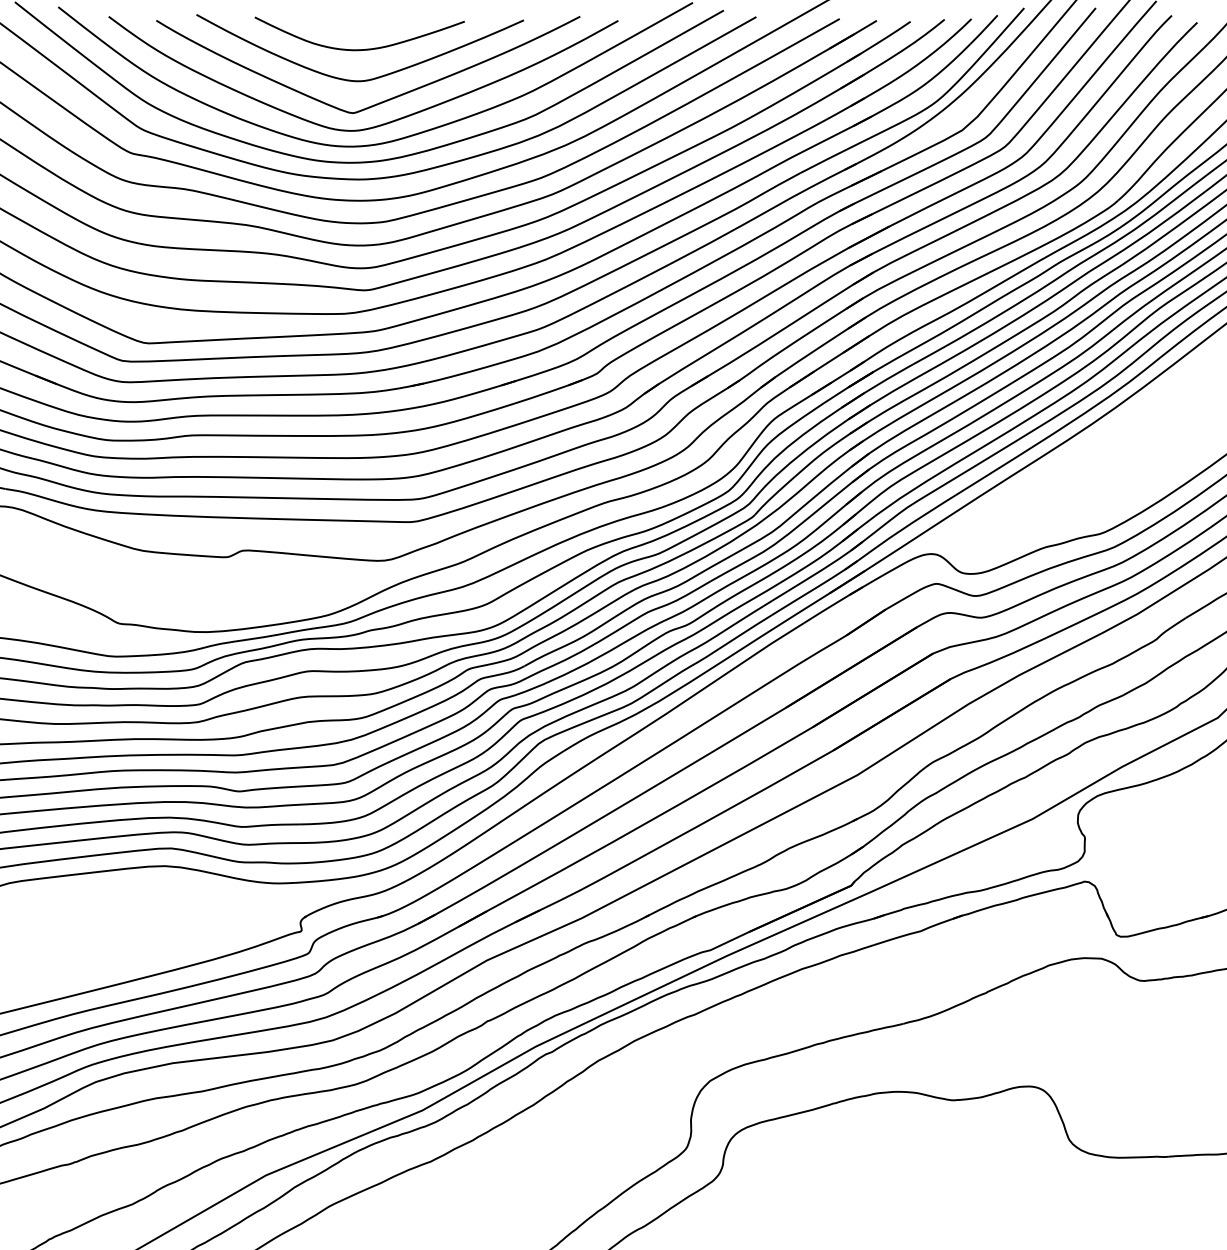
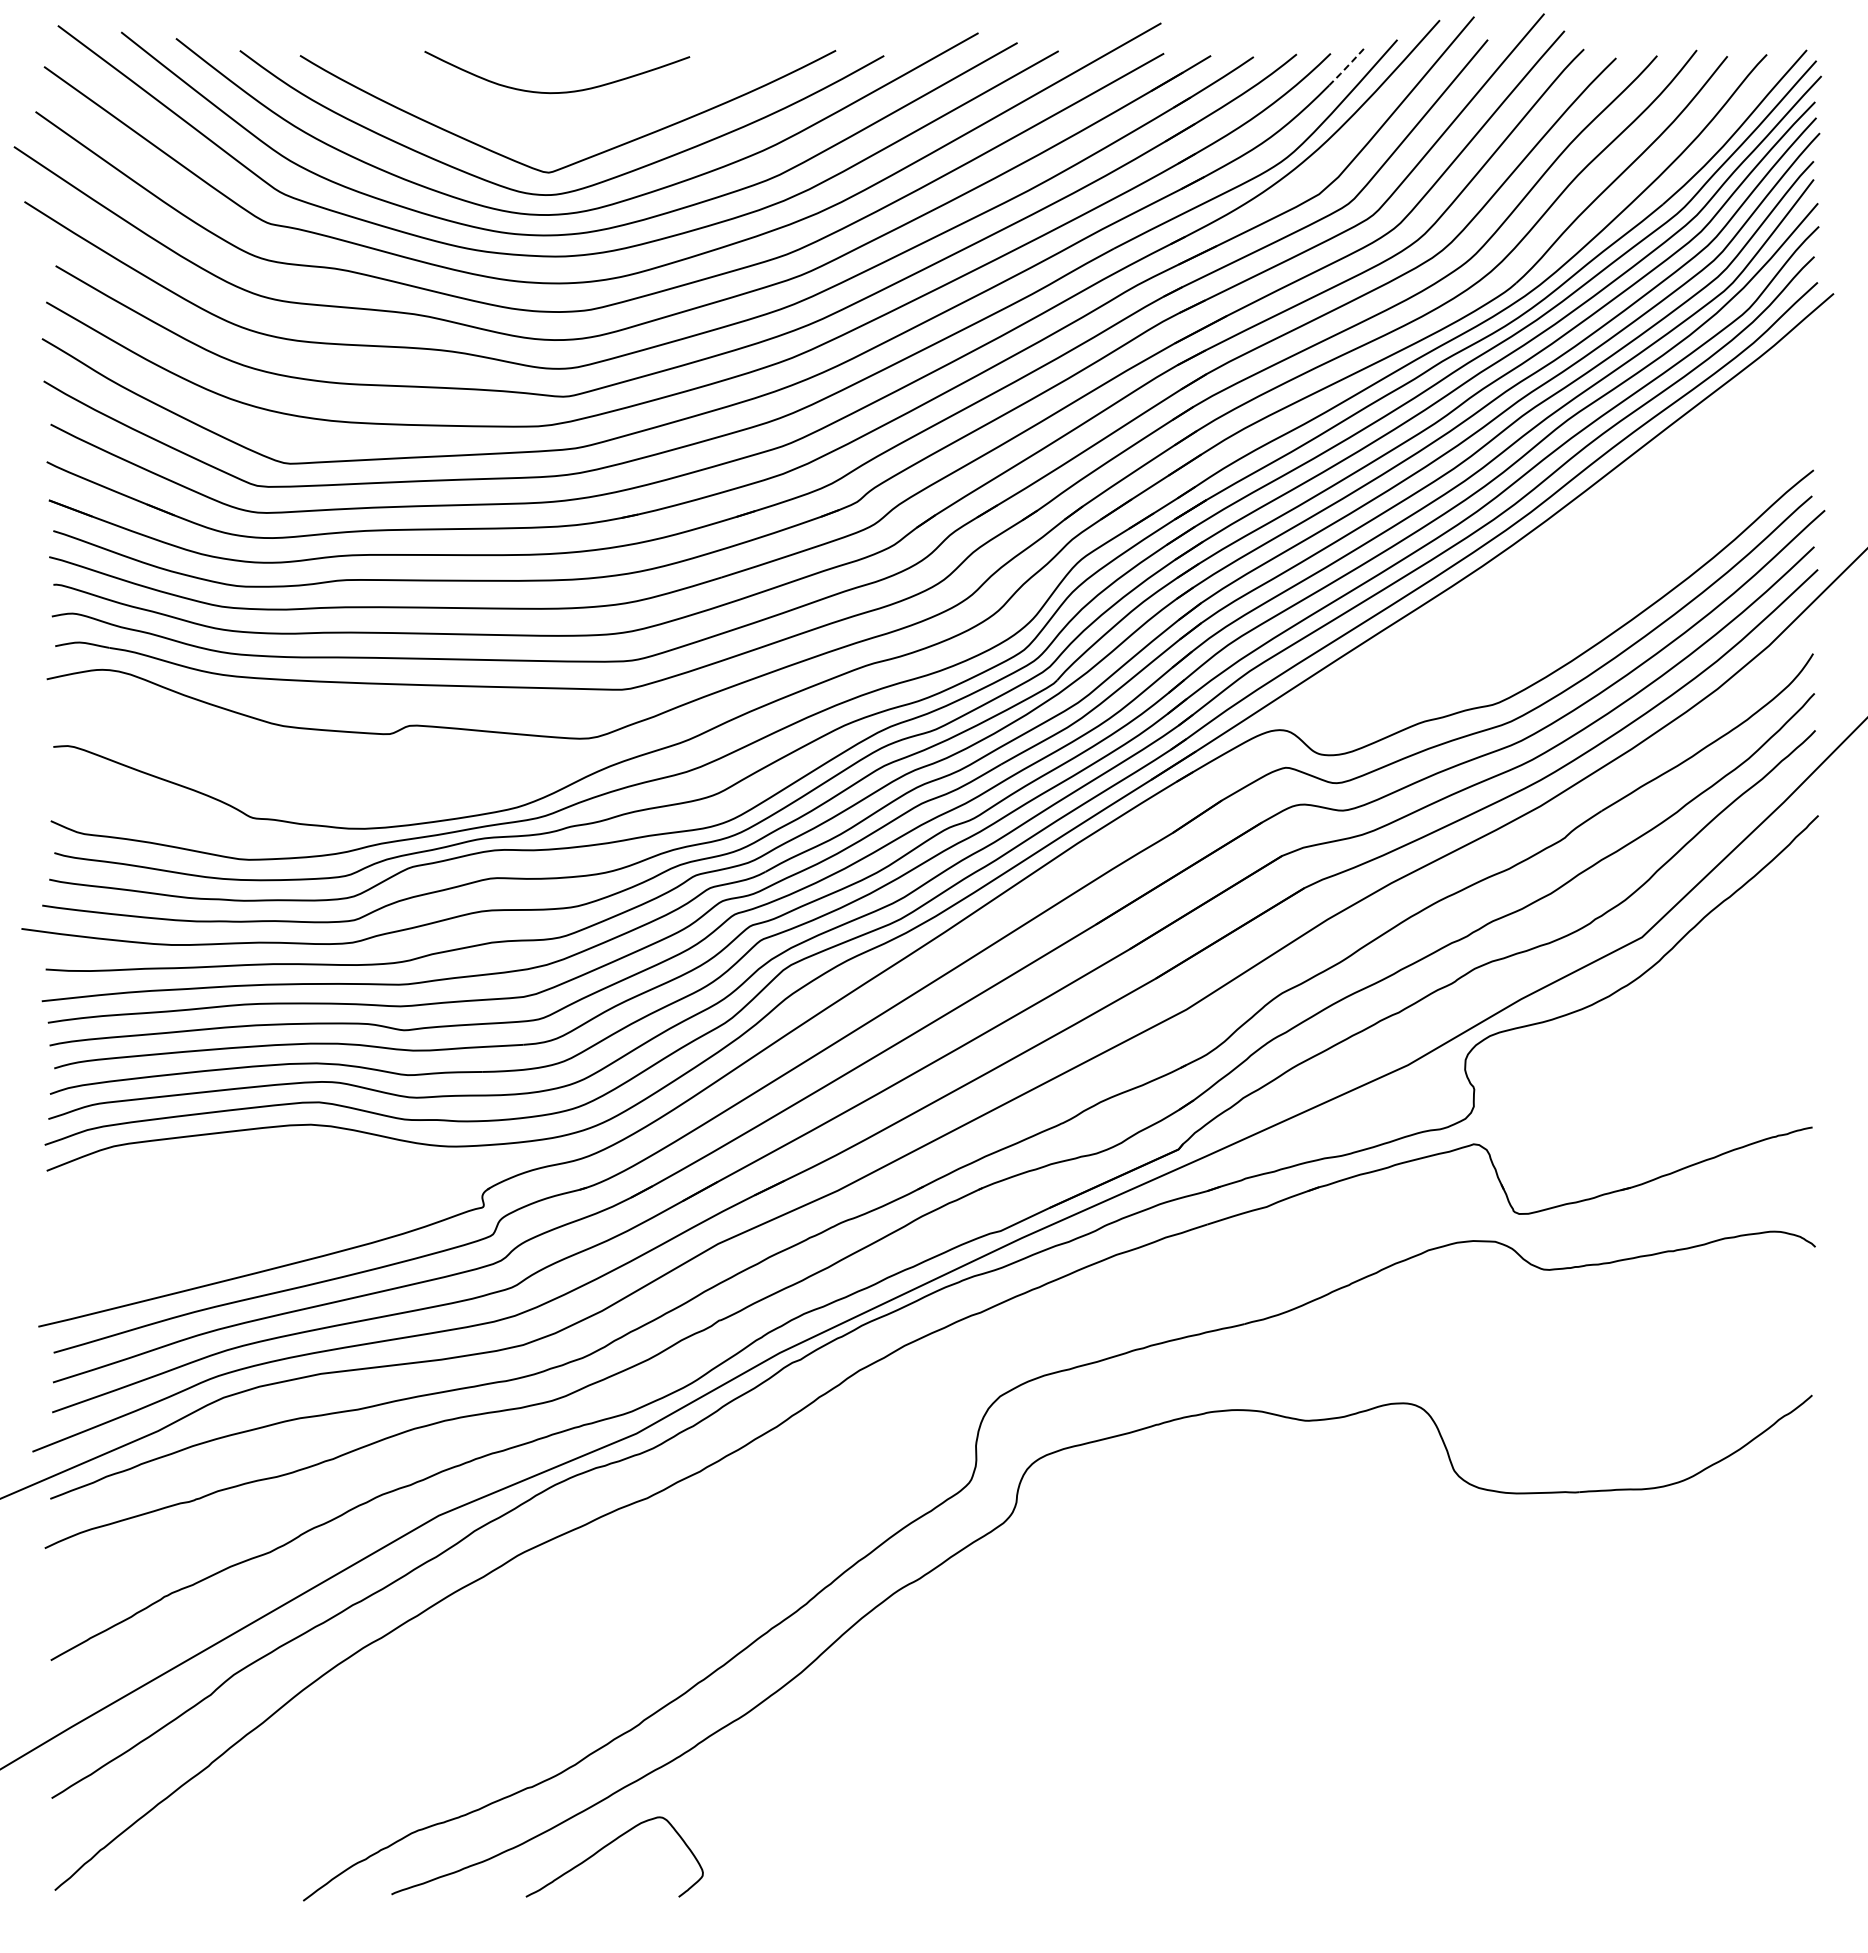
line: (983, 29) -> (1346, 67), solid -> dashed
curve: (365, 79) -> (564, 130), removed

